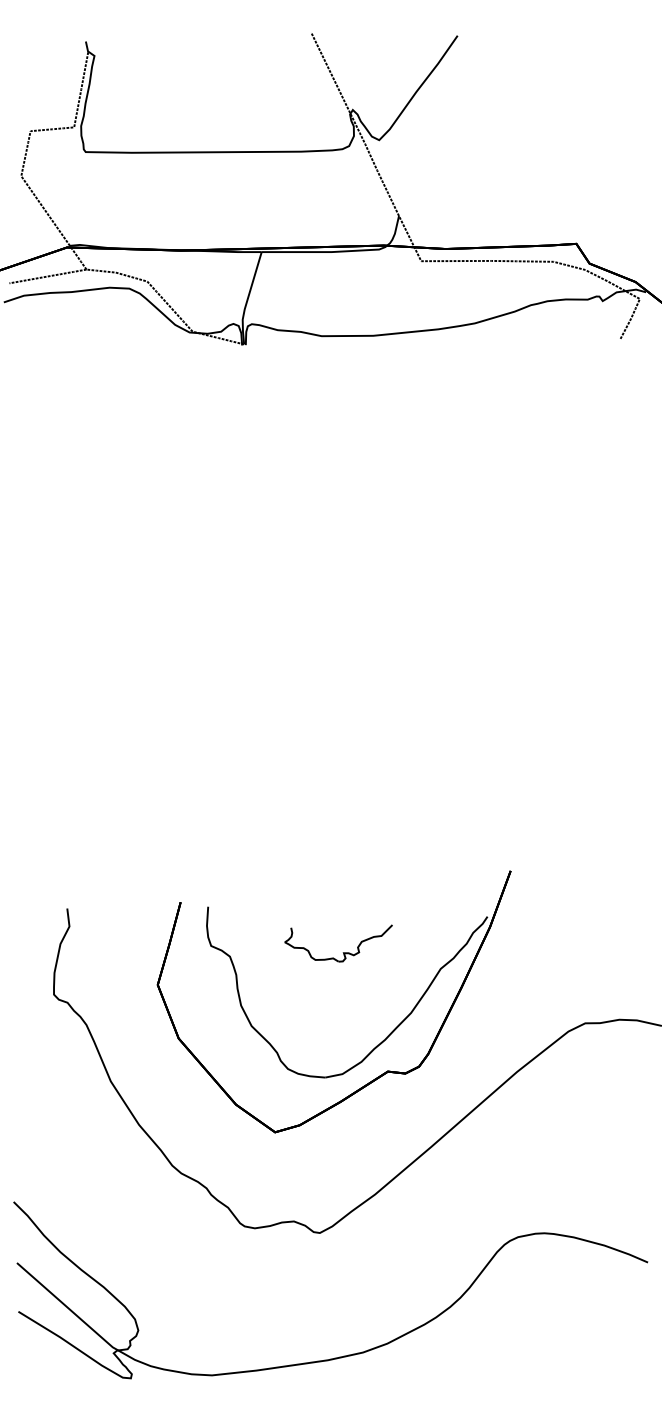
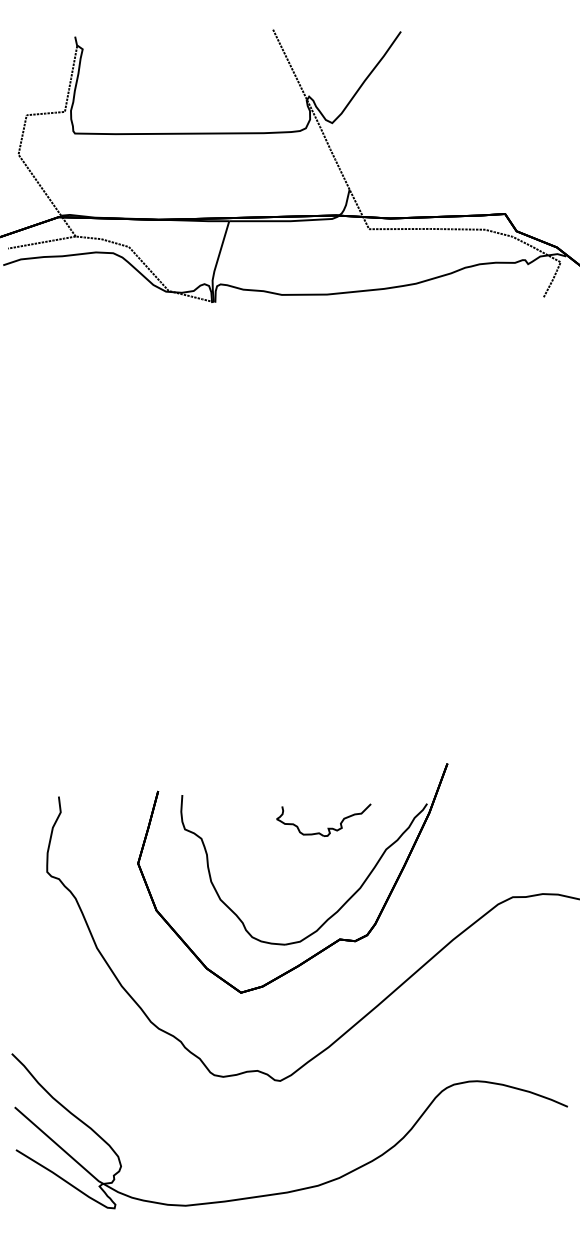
part: (342, 952) -> (327, 828), moved

